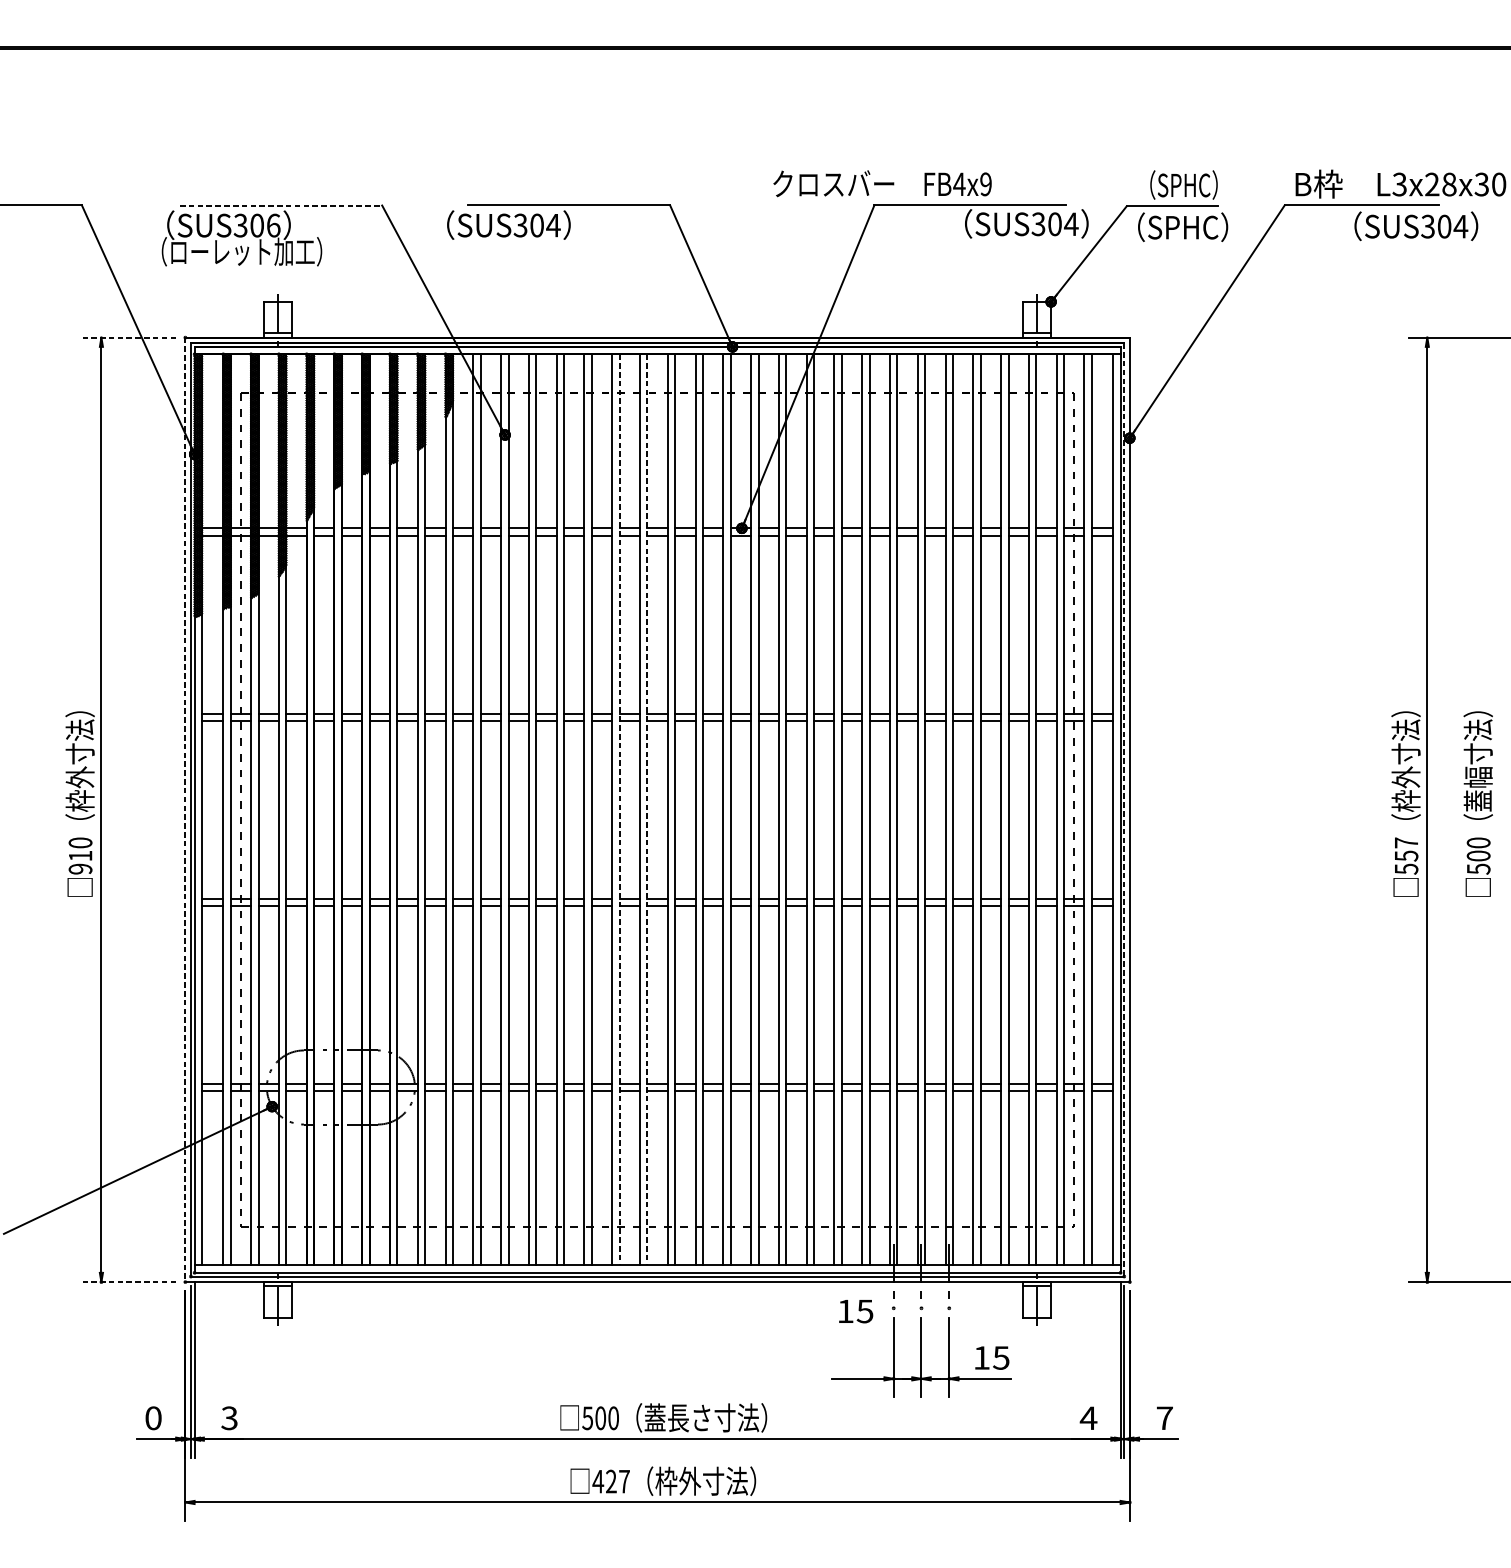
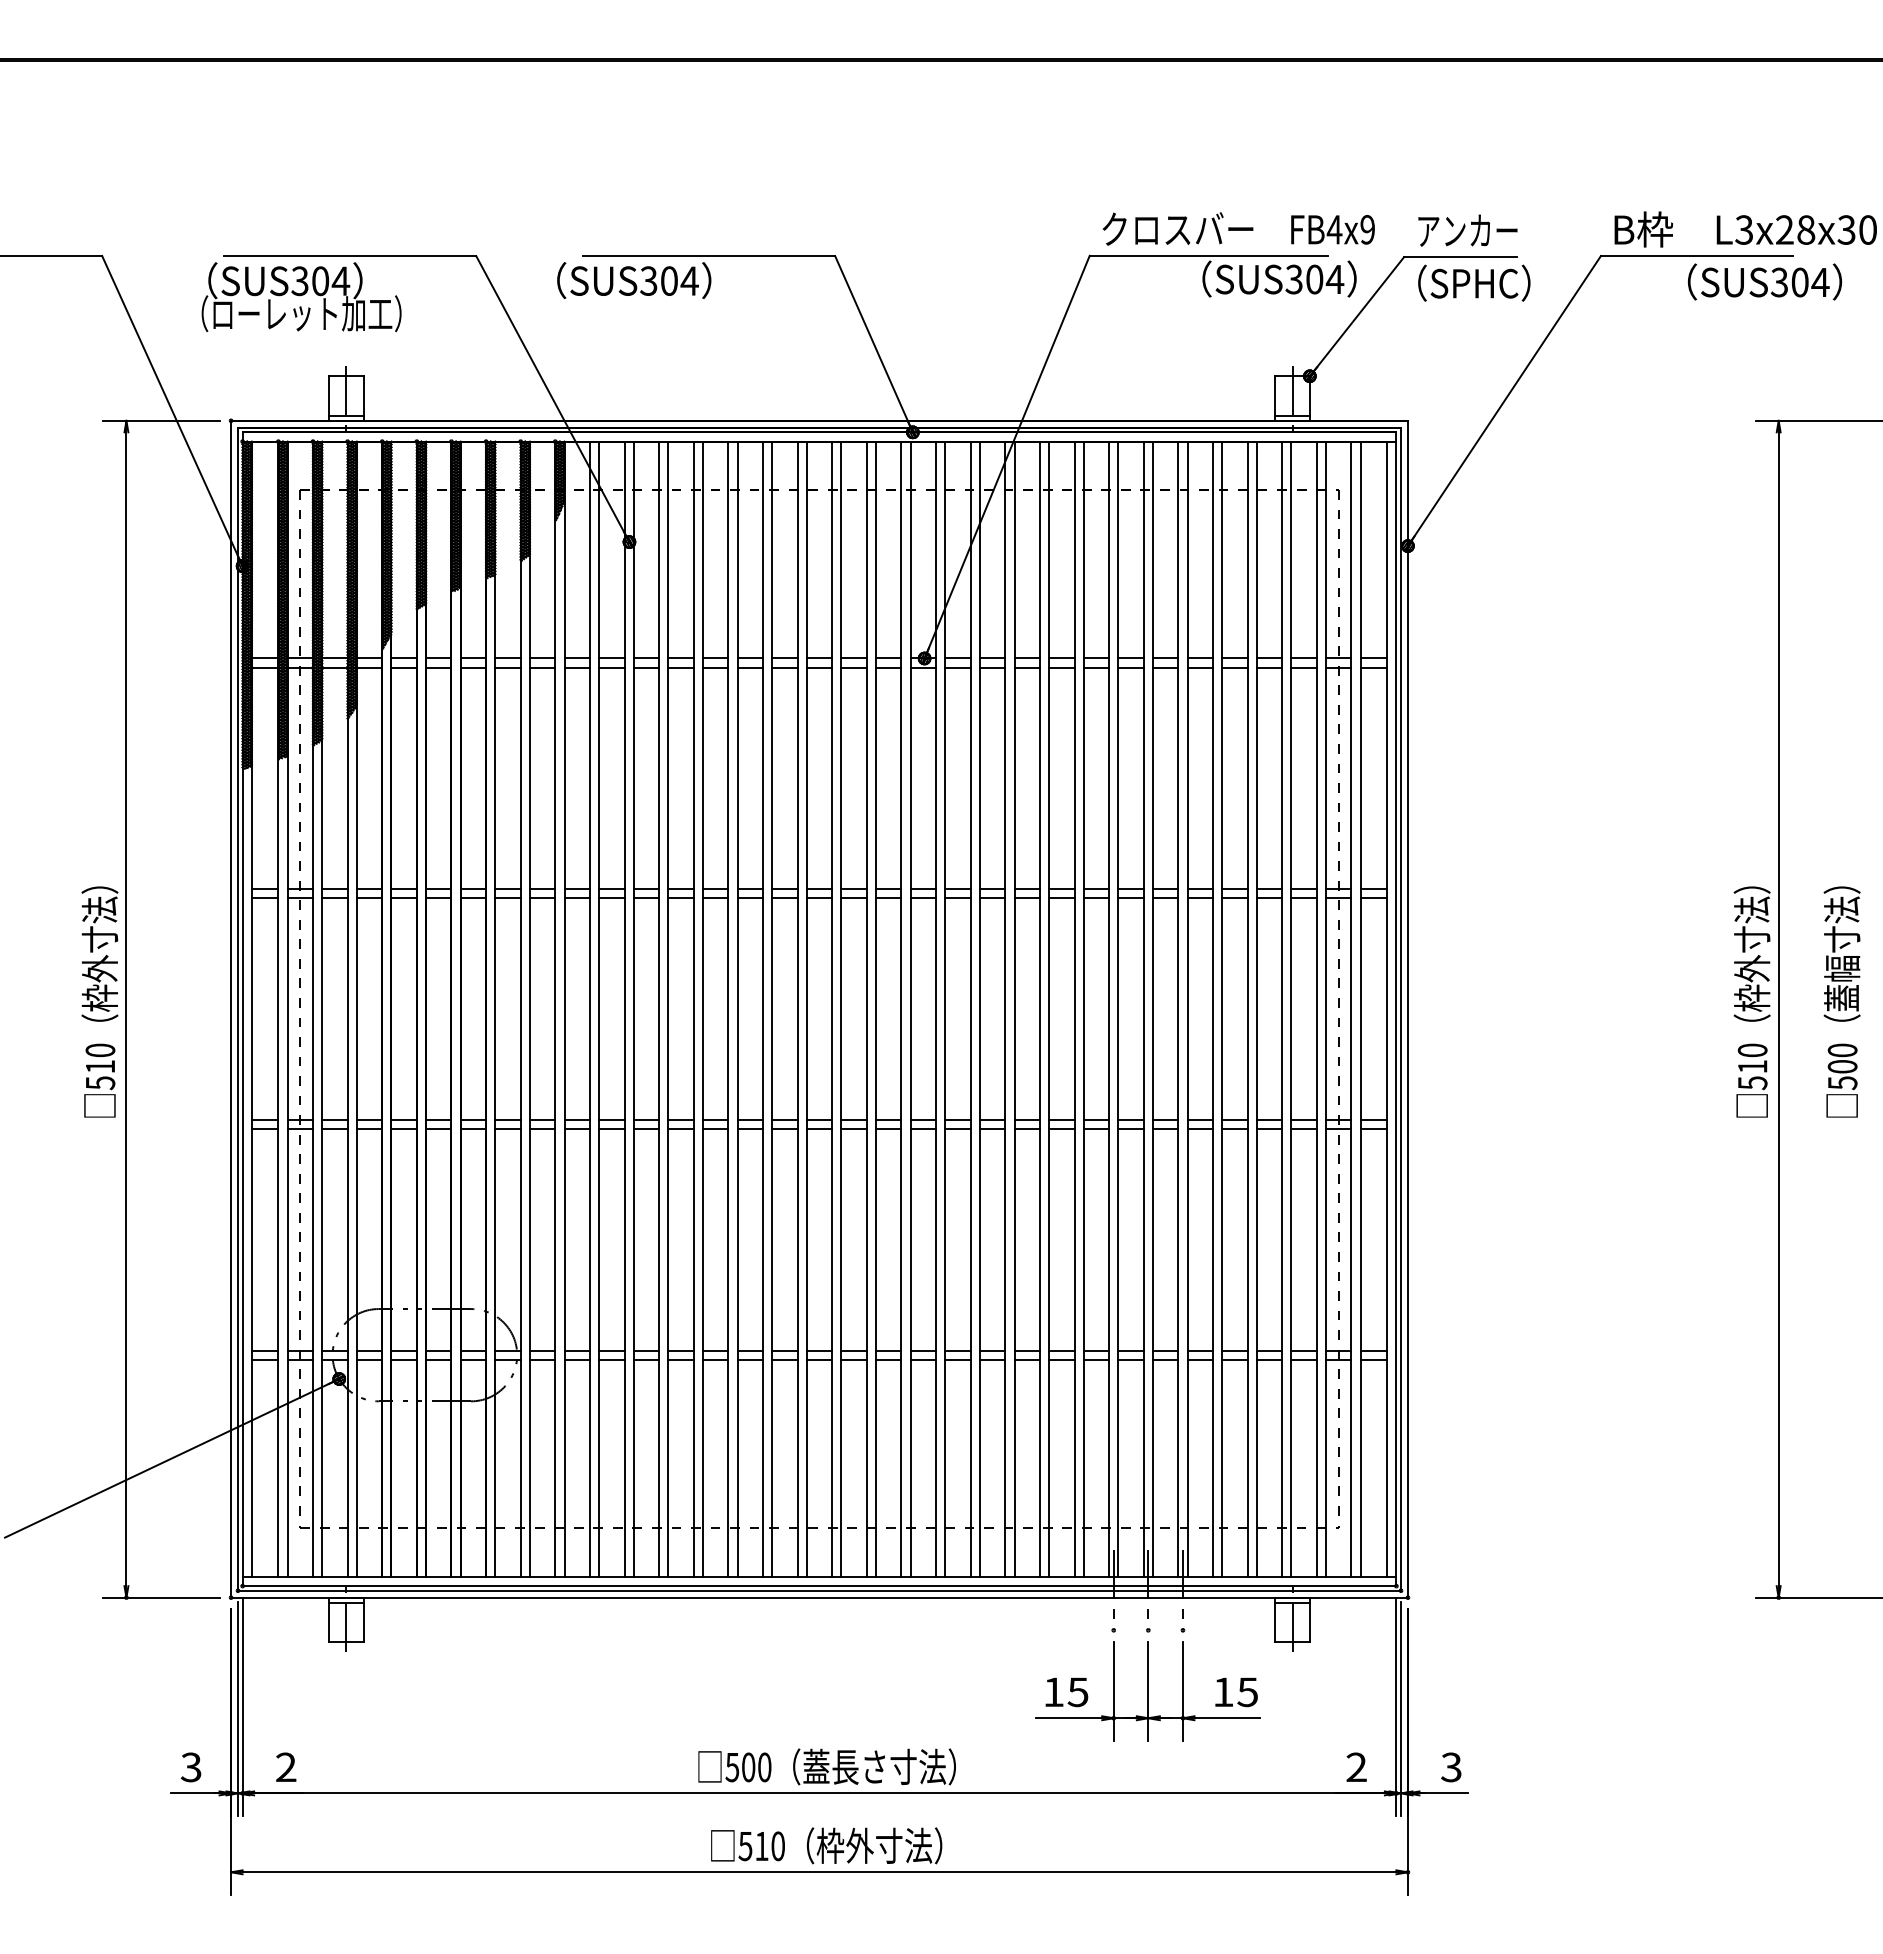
text: (882, 183) -> (1238, 228), moved
text: (1177, 184) -> (1467, 230), （SPHC） -> アンカー
line: (281, 205) -> (350, 256), dashed -> solid
text: (273, 225) -> (340, 281), SUS306 -> SUS304
line: (128, 337) -> (160, 420), dashed -> solid
line: (185, 810) -> (231, 1009), dashed -> solid
line: (619, 810) -> (772, 1009), dashed -> solid
line: (647, 810) -> (806, 1009), dashed -> solid
line: (1124, 810) -> (1401, 1009), dashed -> solid
text: (1406, 849) -> (1752, 1058), 557 -> 510
text: (80, 869) -> (100, 1083), 910 -> 510
line: (128, 1281) -> (160, 1597), dashed -> solid
text: (855, 1311) -> (1066, 1692), moved
text: (1088, 1417) -> (1356, 1766), 4 -> 2
text: (152, 1418) -> (190, 1767), 0 -> 3
text: (229, 1418) -> (285, 1767), 3 -> 2
text: (1164, 1418) -> (1451, 1767), 7 -> 3
text: (611, 1481) -> (761, 1846), 427 -> 510

